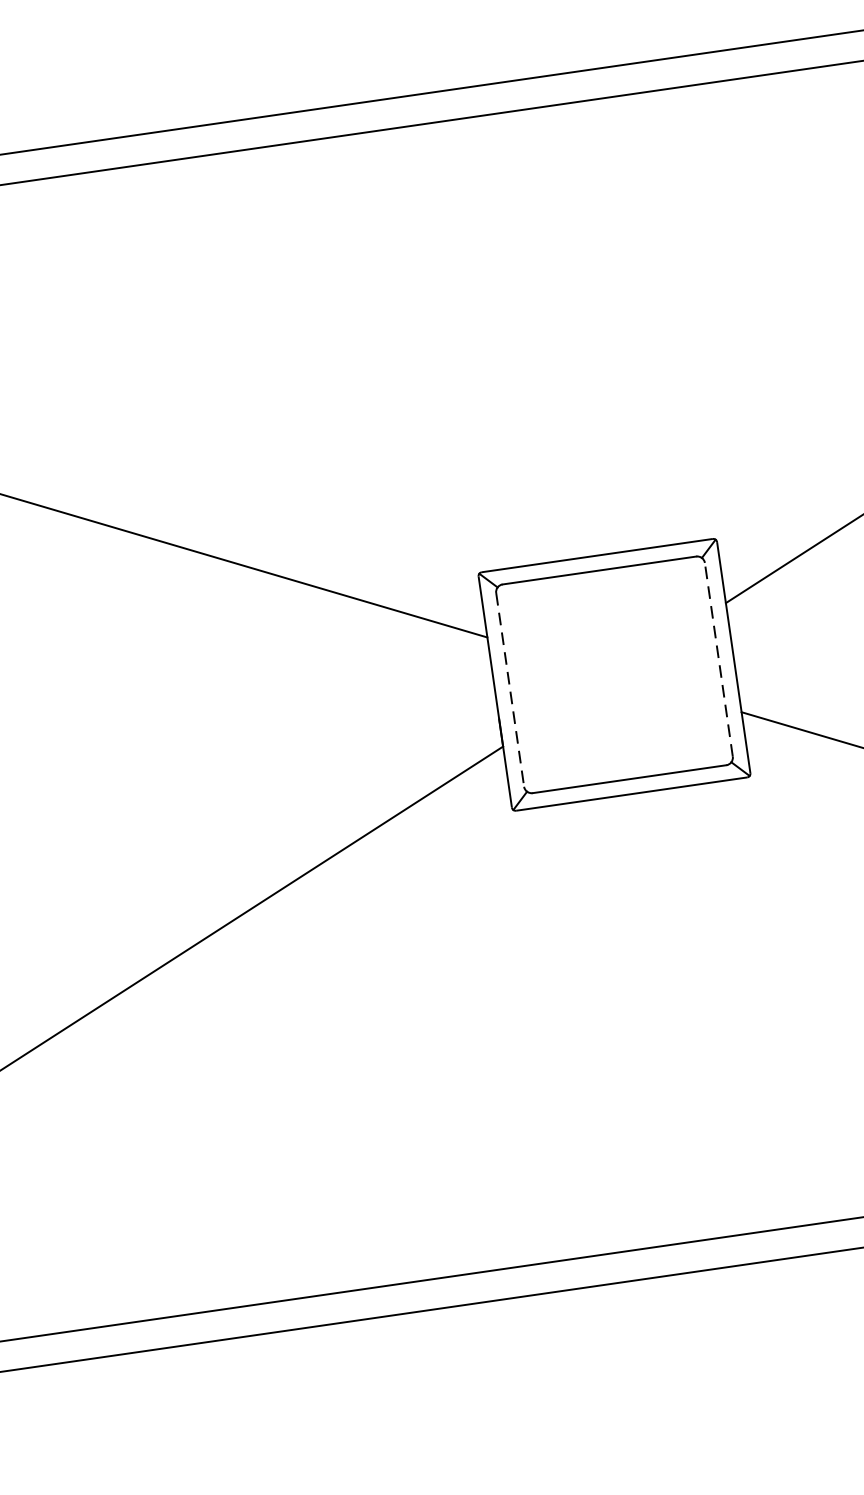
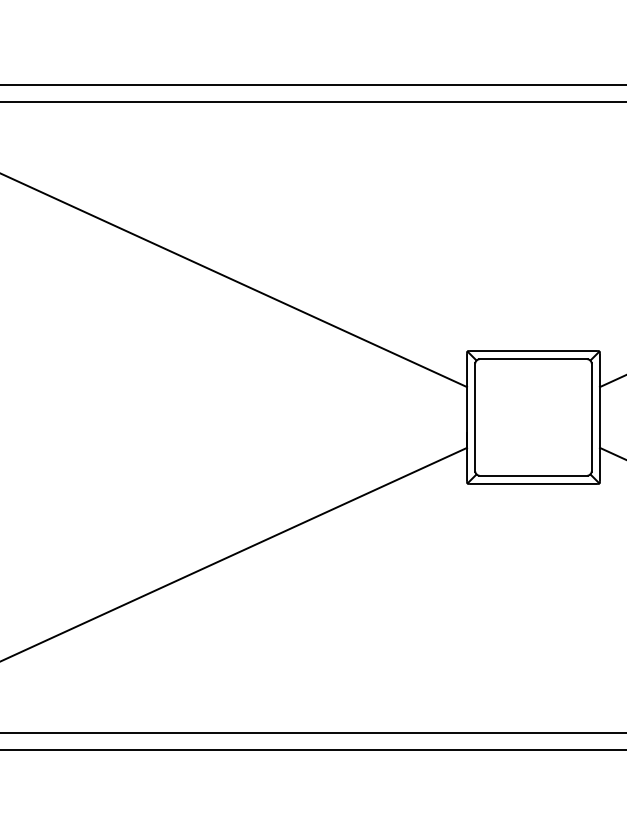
line: (718, 659) -> (591, 417), dashed -> solid
line: (510, 689) -> (475, 417), dashed -> solid

